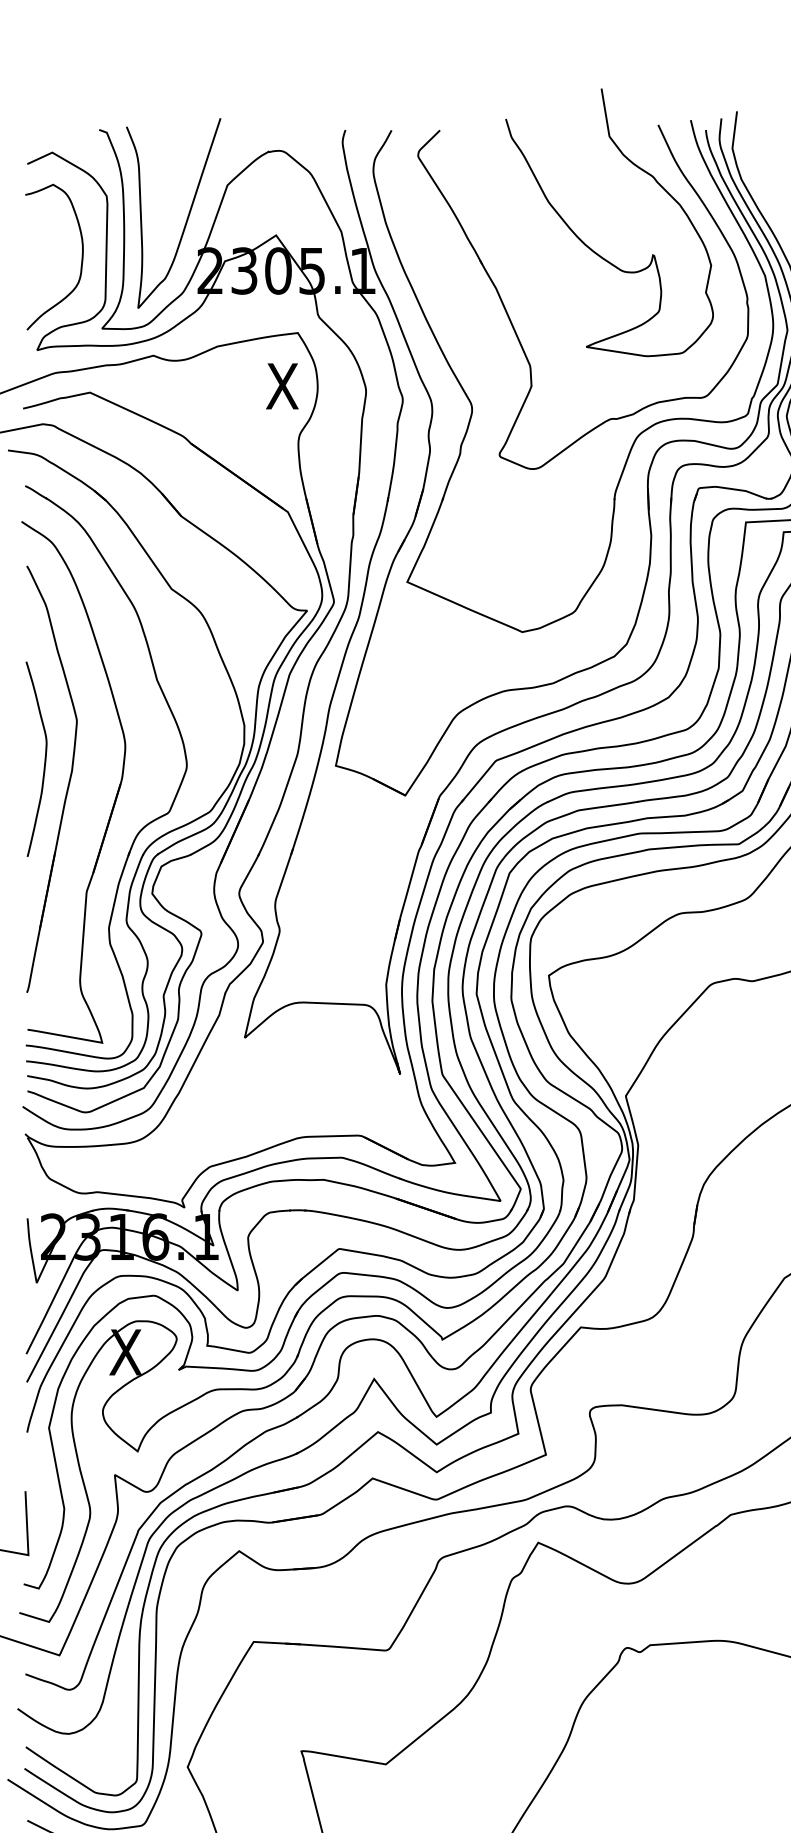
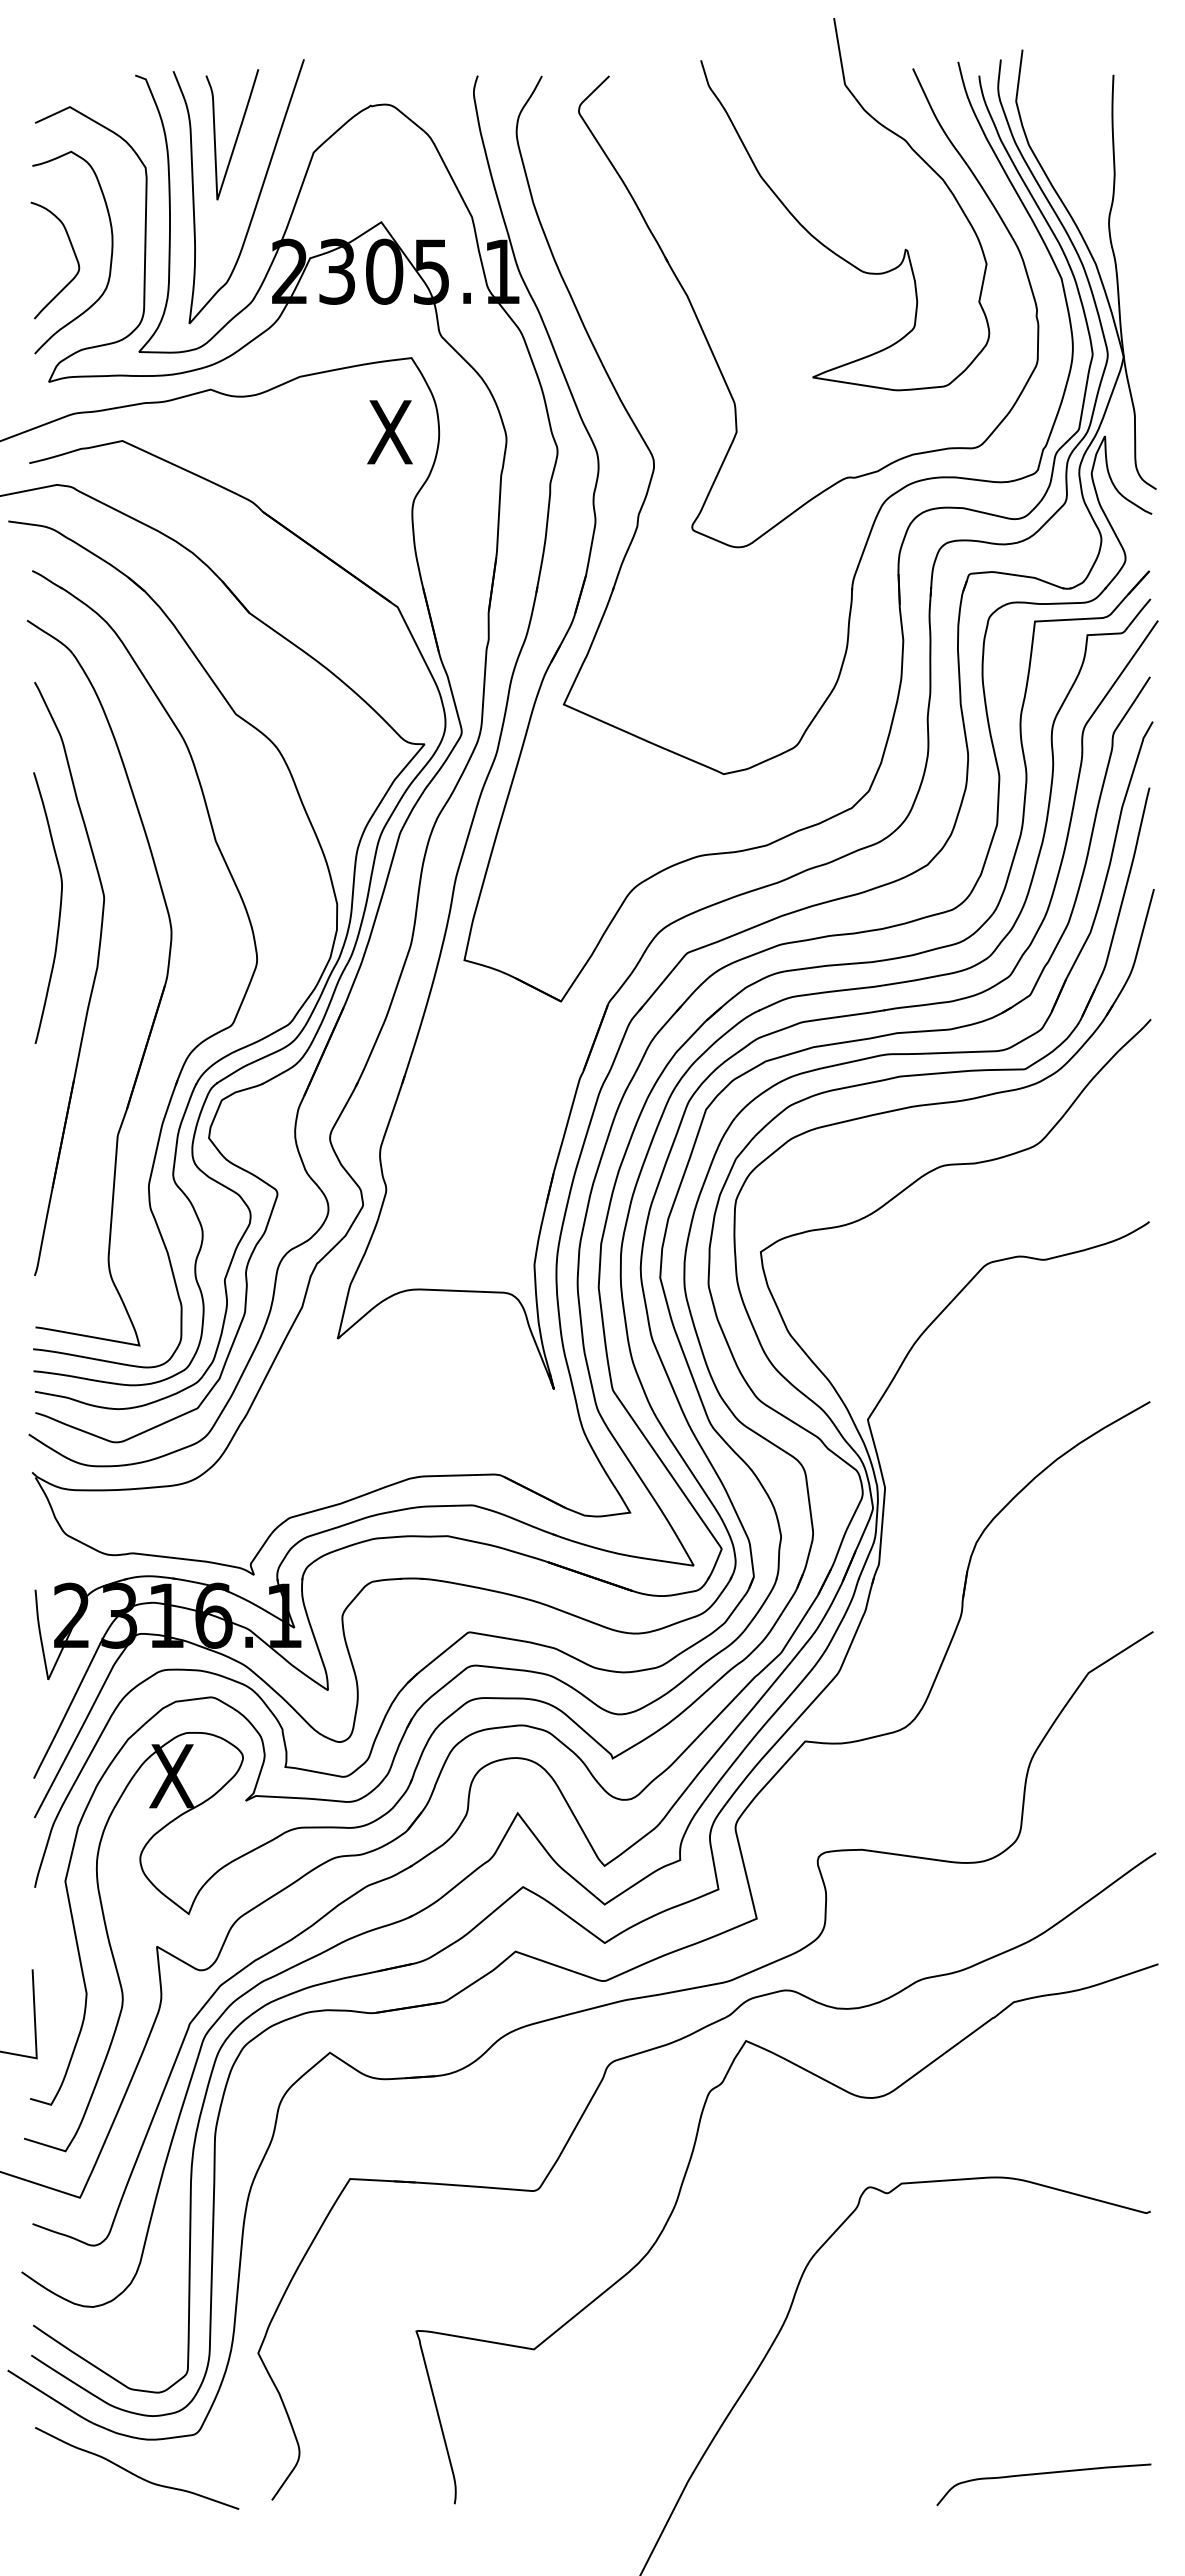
curve: (172, 173) -> (236, 136), added
curve: (54, 257) -> (73, 253), added
curve: (44, 758) -> (59, 907), moved

